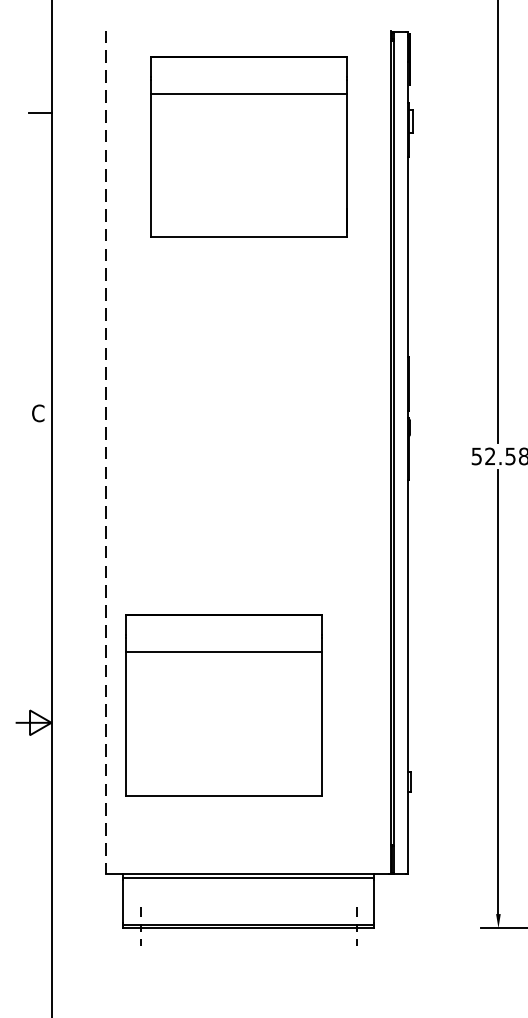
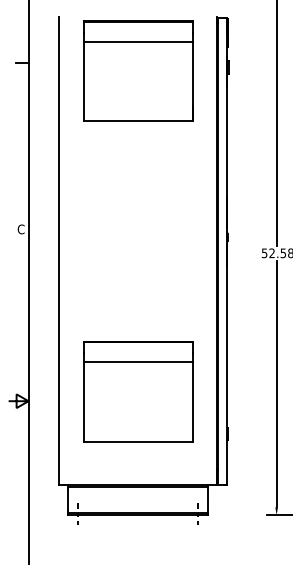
part: (249, 145) -> (138, 70), moved
line: (105, 453) -> (58, 251), dashed -> solid
part: (224, 705) -> (138, 391), moved

